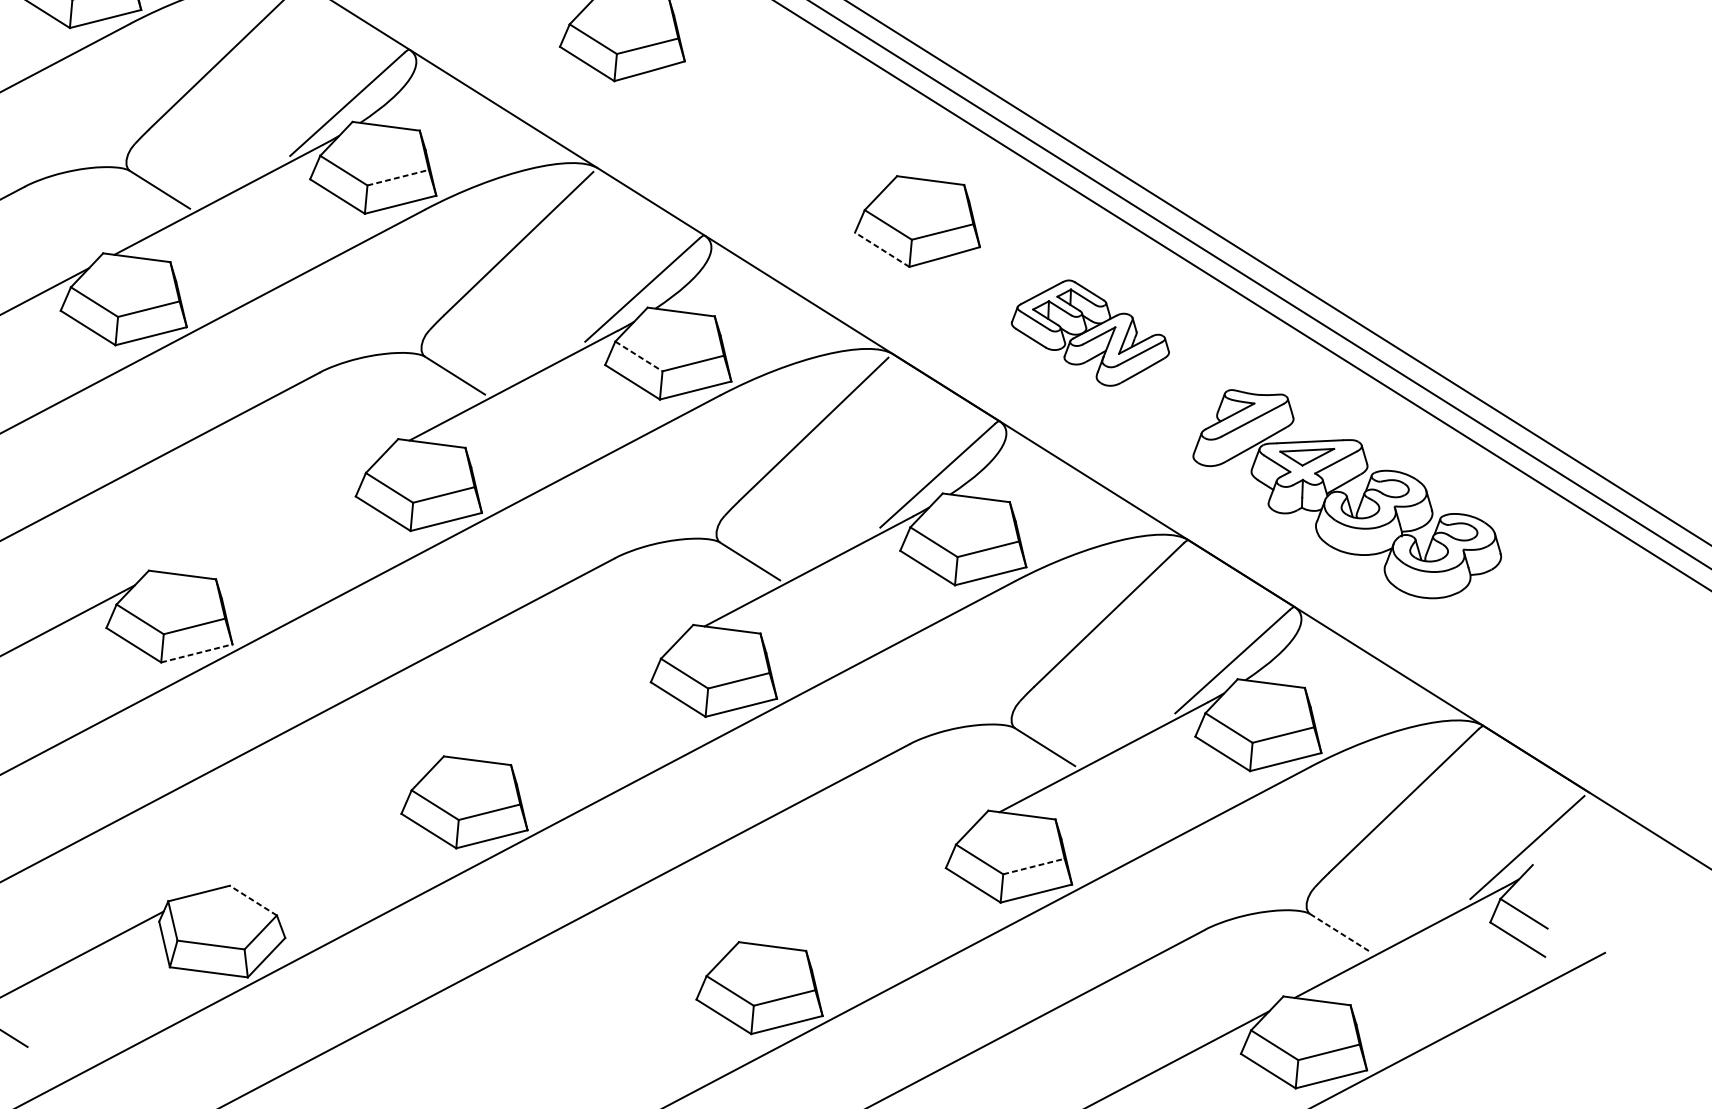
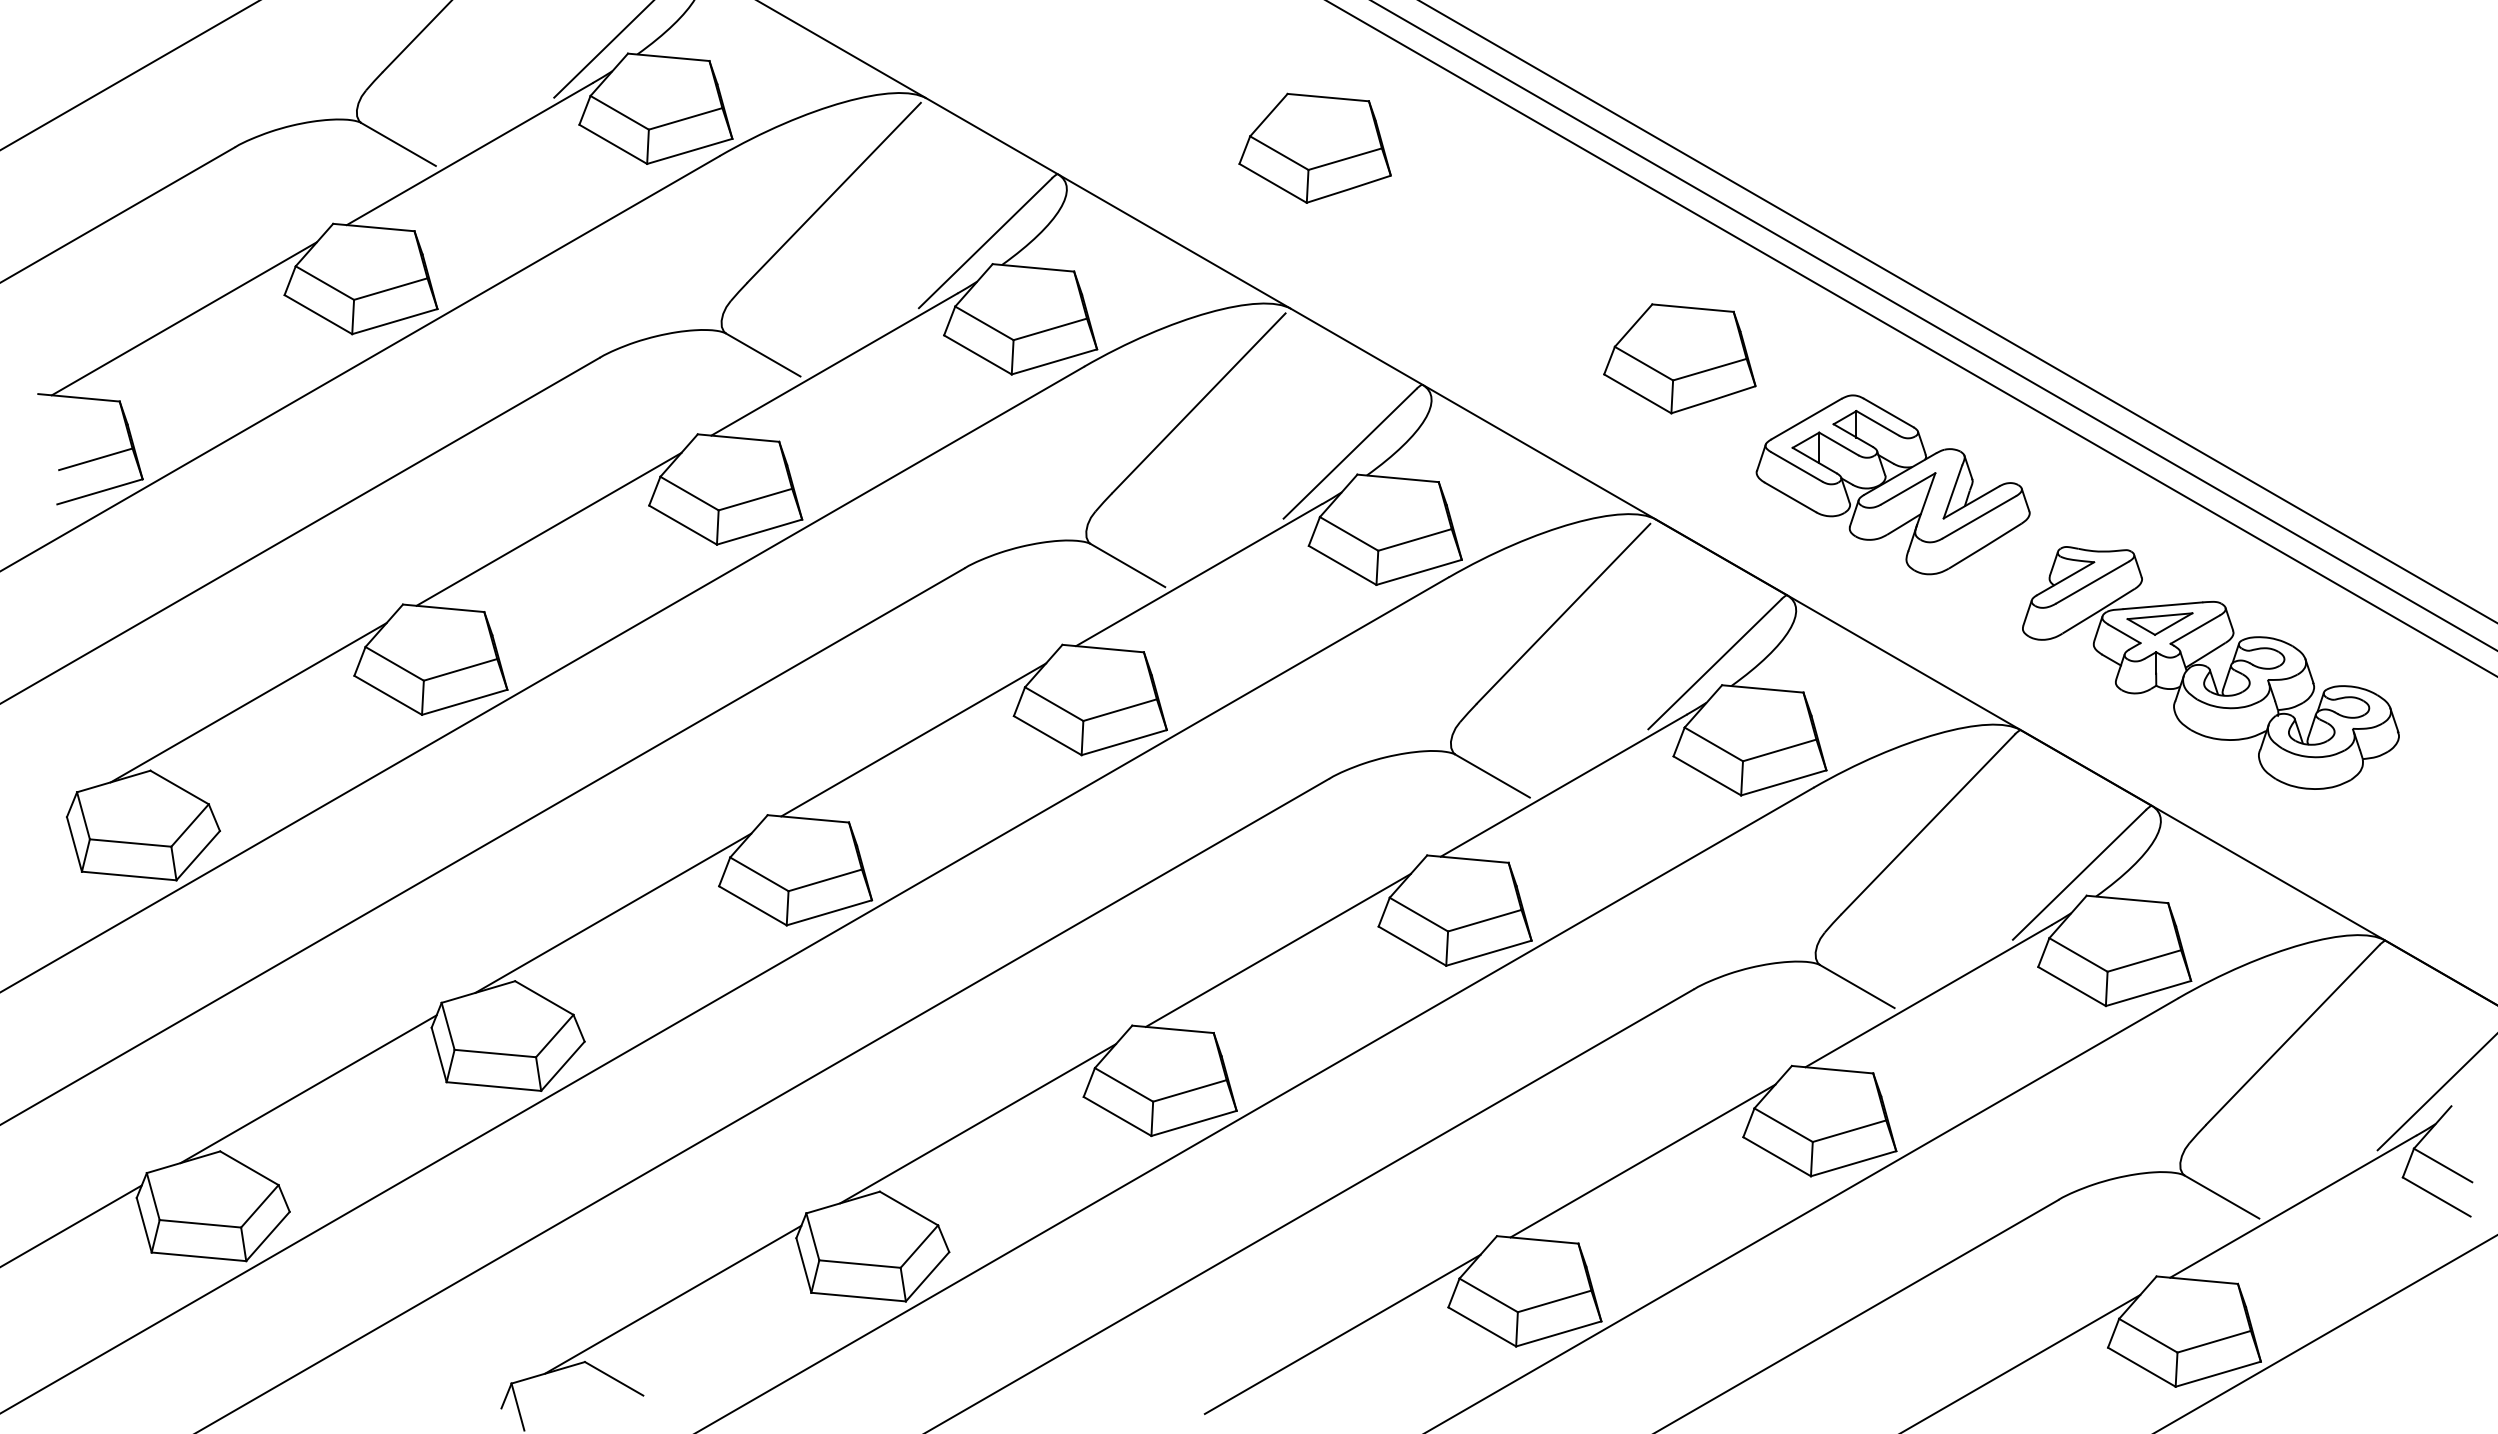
line: (398, 177) -> (1050, 329), dashed -> solid
line: (882, 249) -> (1637, 393), dashed -> solid
part: (1090, 332) -> (1892, 484), size x1.43
line: (639, 356) -> (1349, 533), dashed -> solid
line: (271, 512) -> (913, 739), added
line: (196, 653) -> (829, 912), dashed -> solid
line: (566, 698) -> (1277, 949), added
line: (312, 832) -> (977, 1123), added
line: (1033, 866) -> (1849, 1131), dashed -> solid
line: (861, 884) -> (1642, 1160), added
line: (253, 900) -> (909, 1208), dashed -> solid
line: (1340, 933) -> (2222, 1197), dashed -> solid
line: (608, 1017) -> (1342, 1333), added

